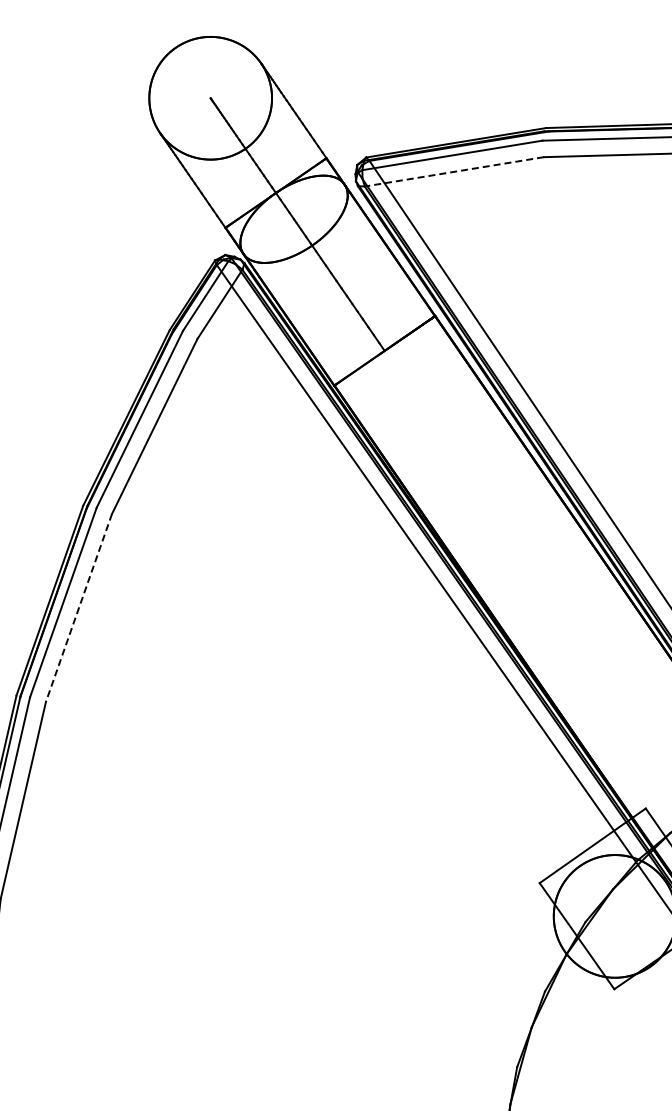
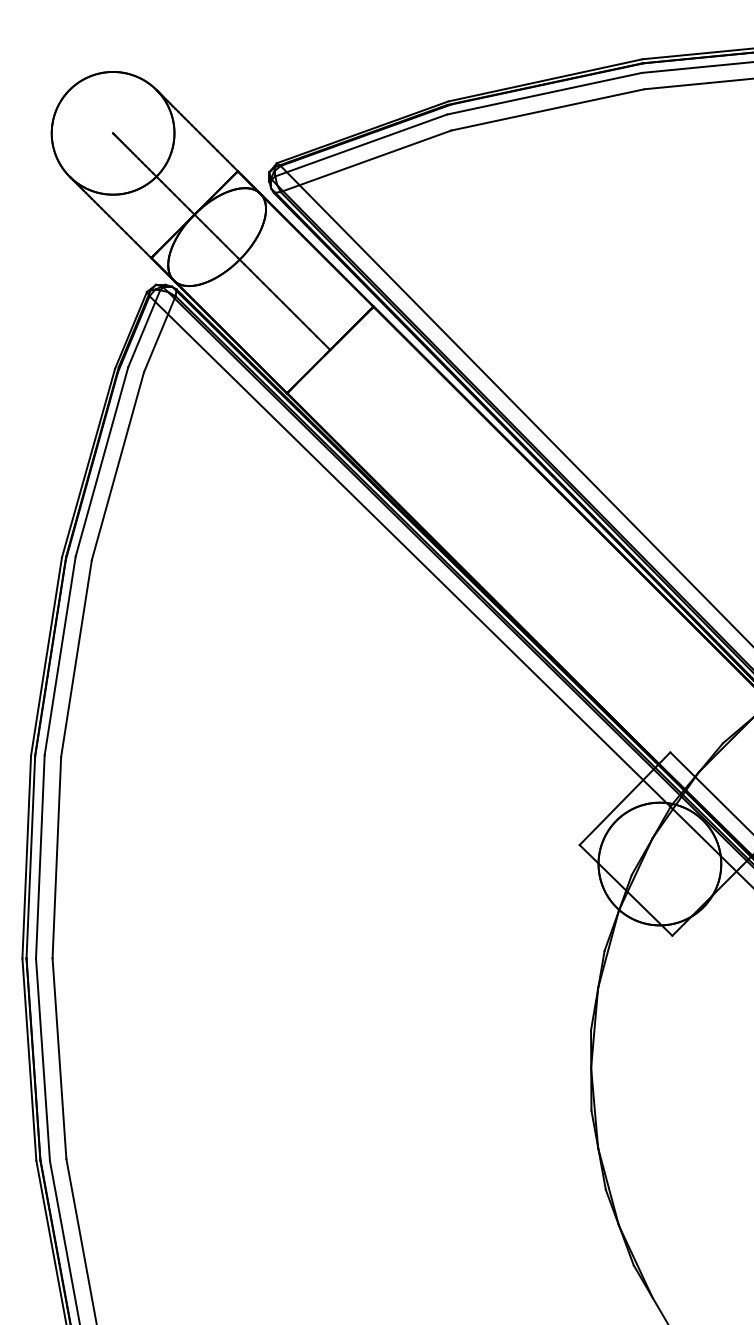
line: (454, 172) -> (366, 161), dashed -> solid
line: (78, 607) -> (76, 658), dashed -> solid

